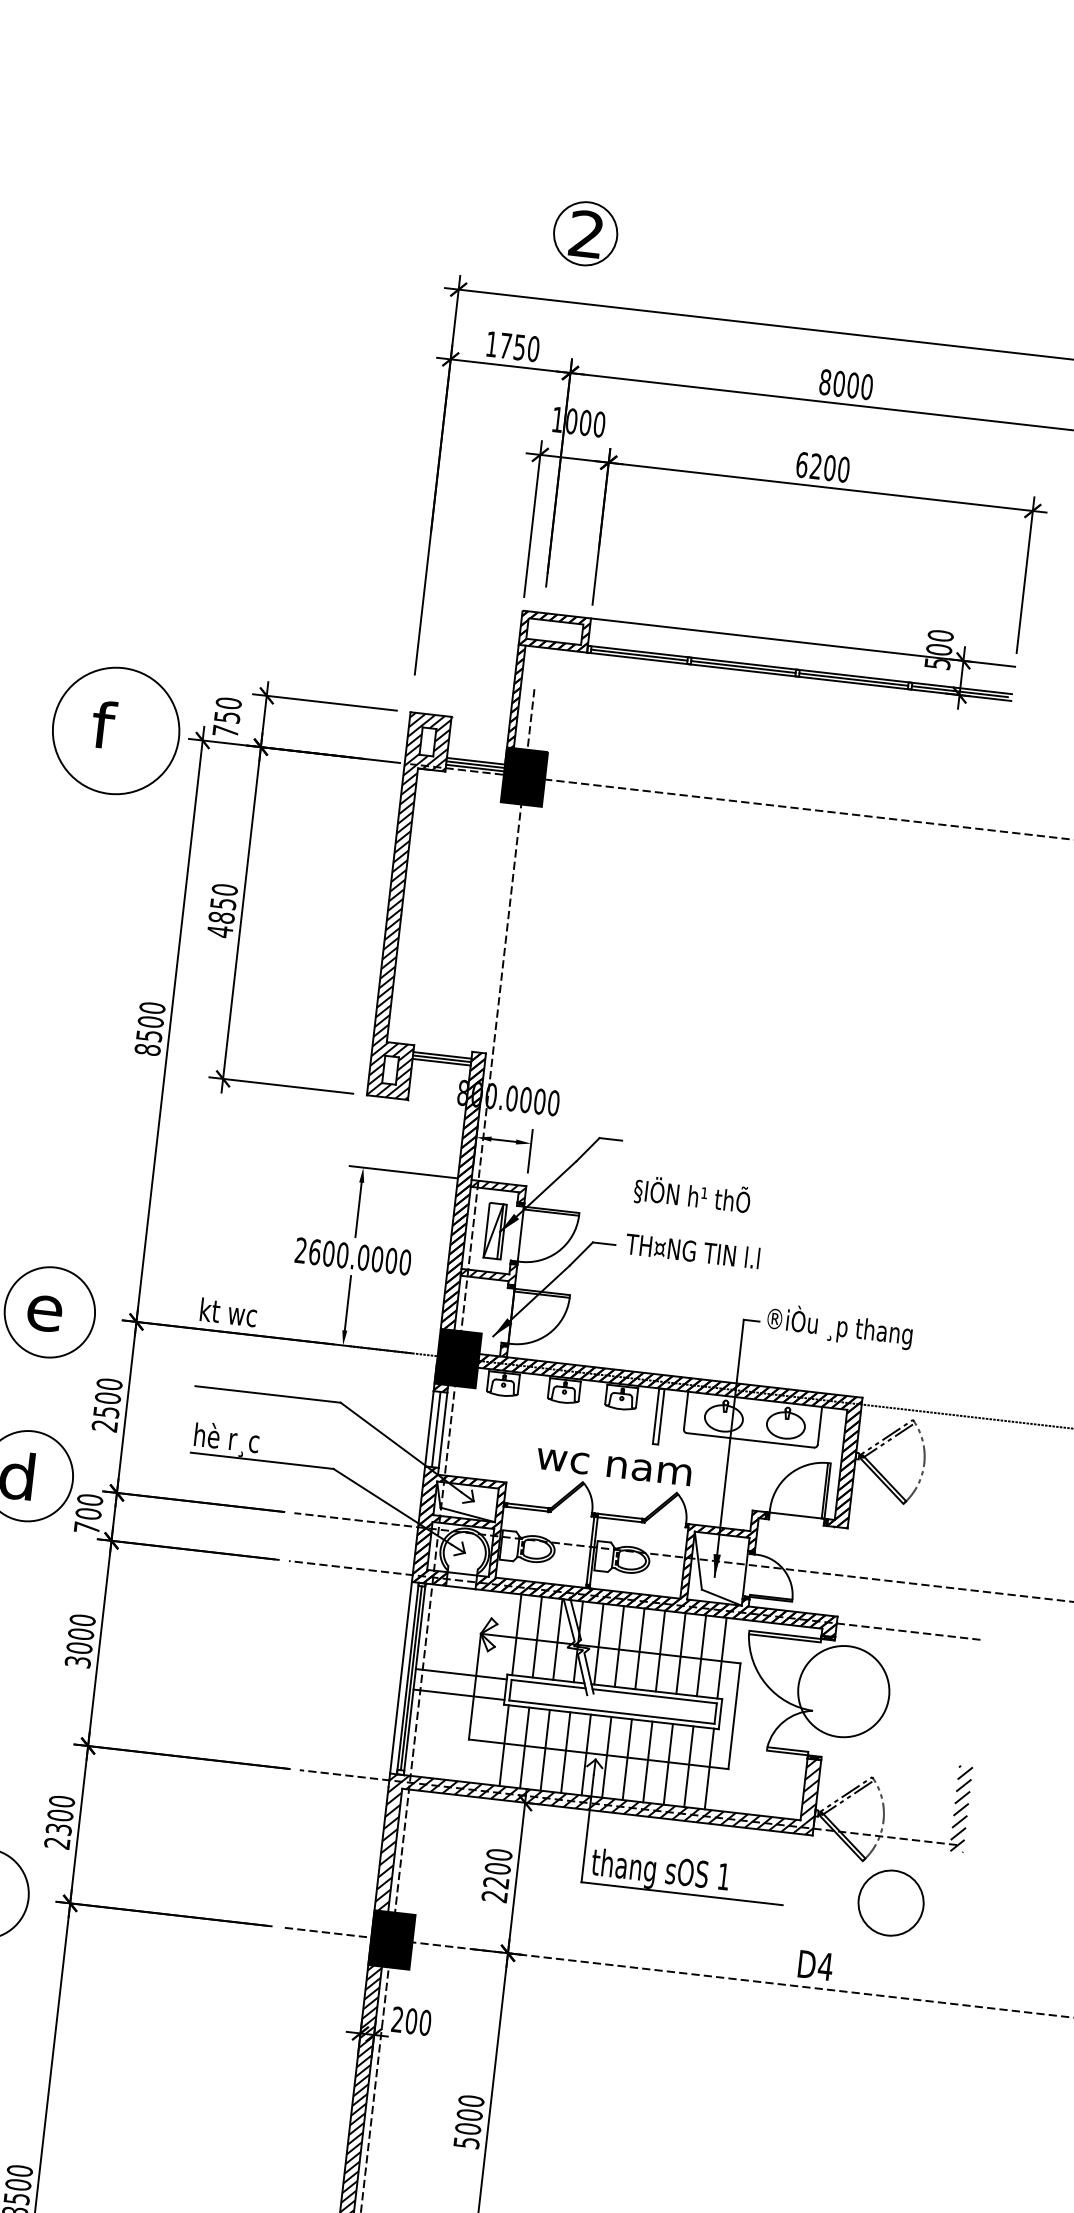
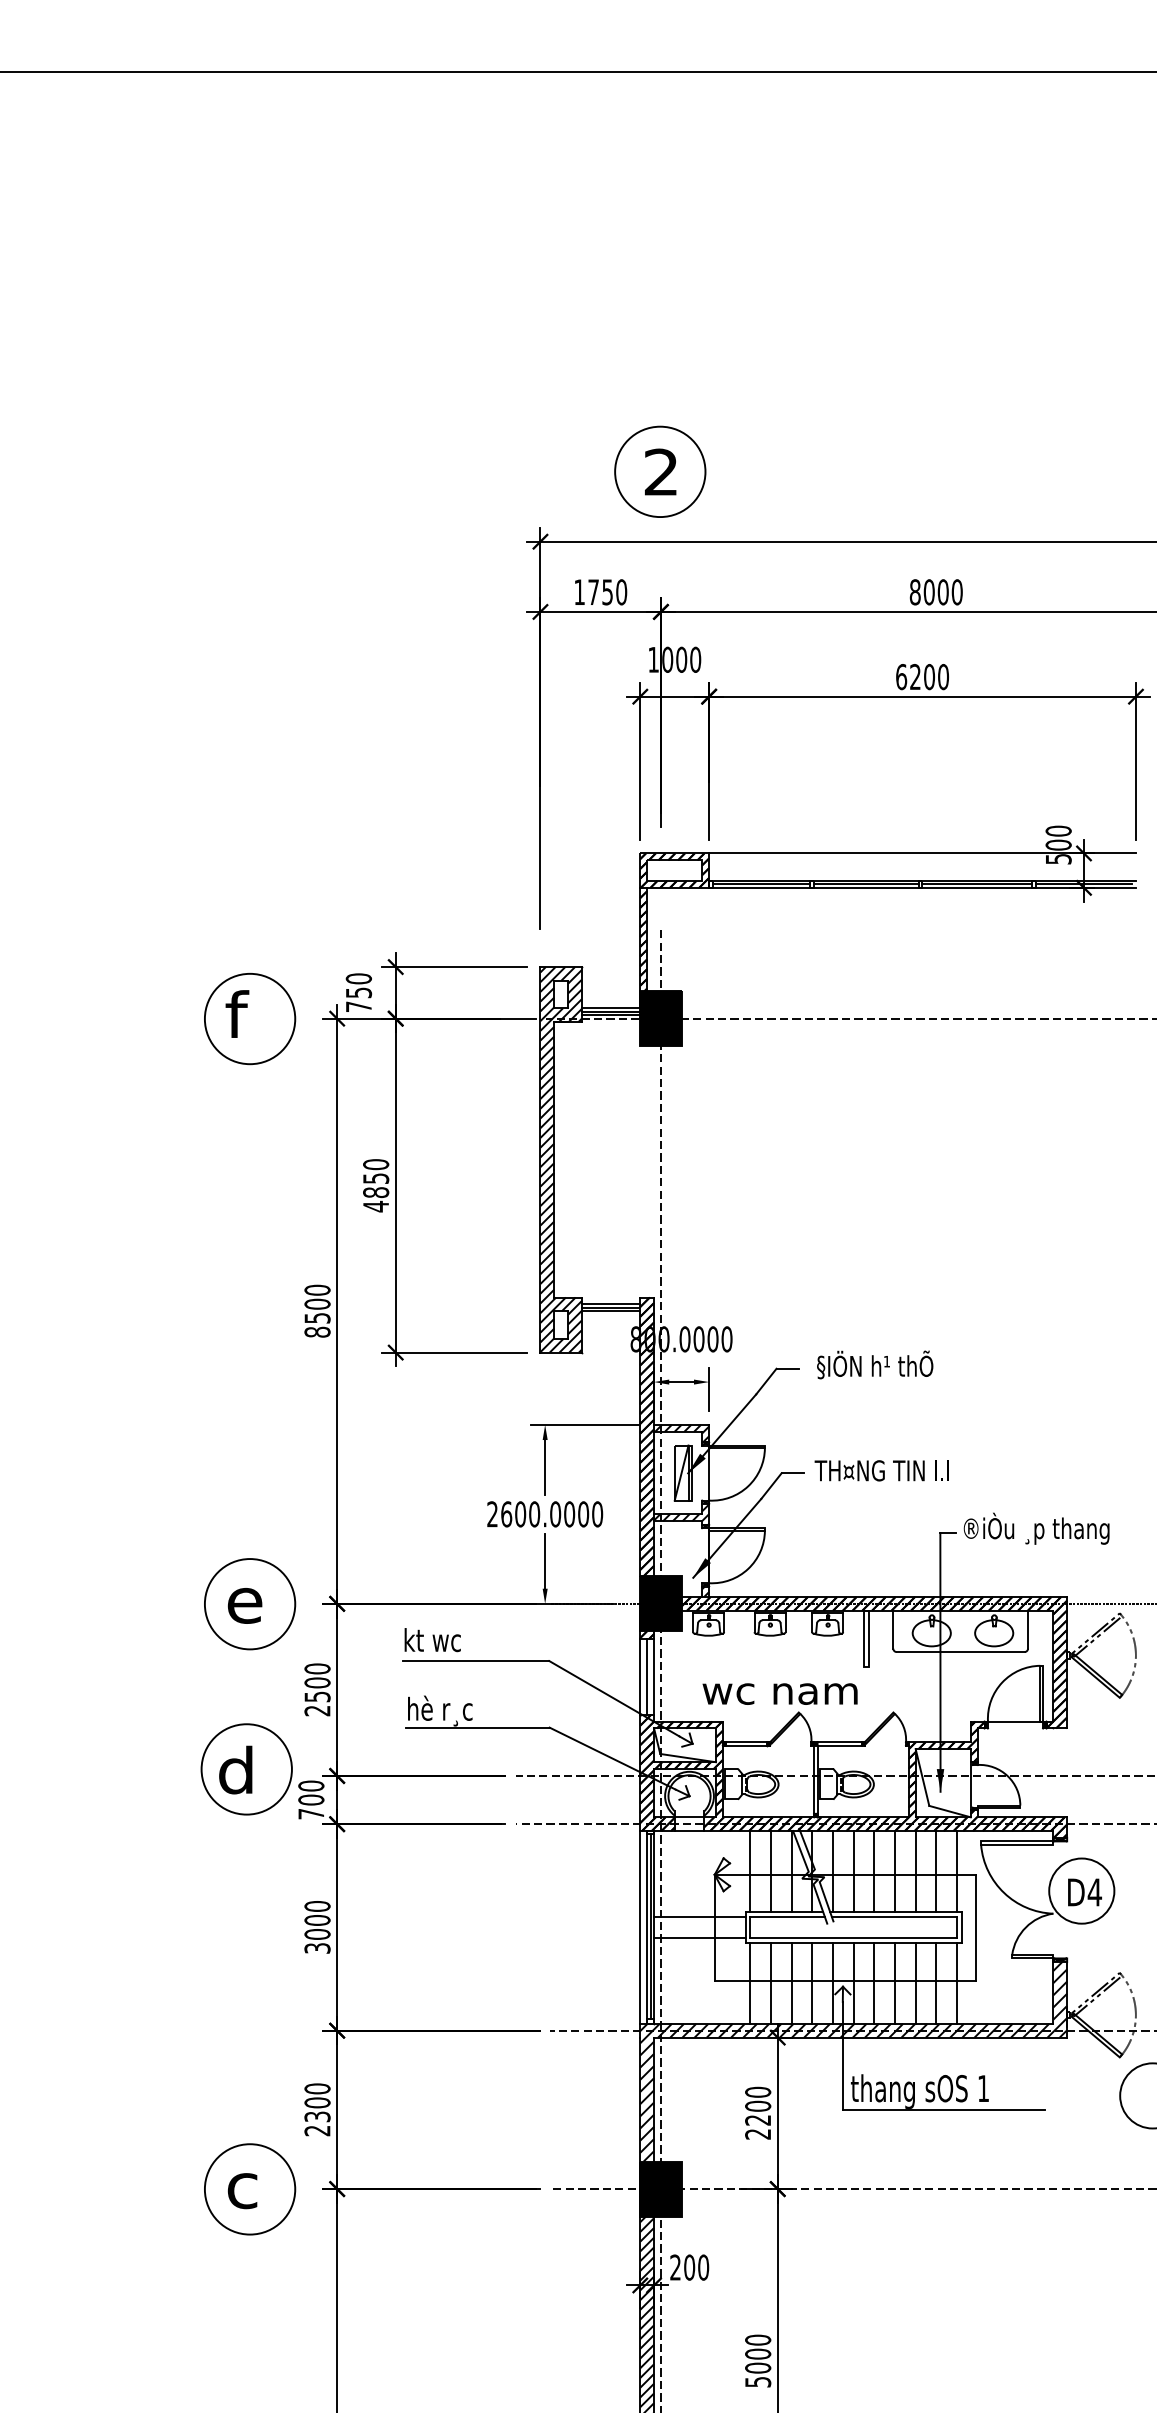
circle: (585, 233) -> (660, 471), size x1.43
circle: (115, 730) -> (249, 1018), size x0.71
text: (692, 1194) -> (875, 1364), moved
text: (228, 1312) -> (432, 1640), moved
text: (613, 1466) -> (779, 1693), moved
circle: (843, 1690) -> (1081, 1890), size x0.71
text: (815, 1965) -> (1084, 1892), moved

